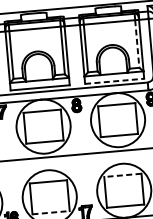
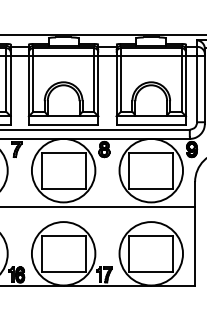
line: (137, 44) -> (181, 84), dashed -> solid
line: (114, 81) -> (151, 125), dashed -> solid
line: (123, 175) -> (151, 235), dashed -> solid
line: (50, 212) -> (63, 271), dashed -> solid

